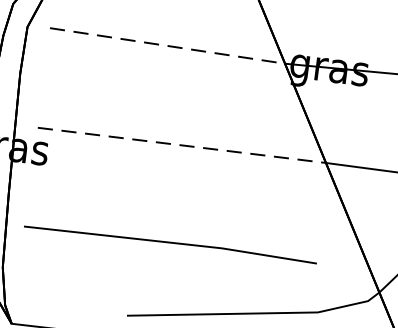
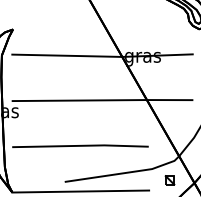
line: (168, 45) -> (67, 55), dashed -> solid
line: (183, 145) -> (80, 100), dashed -> solid

